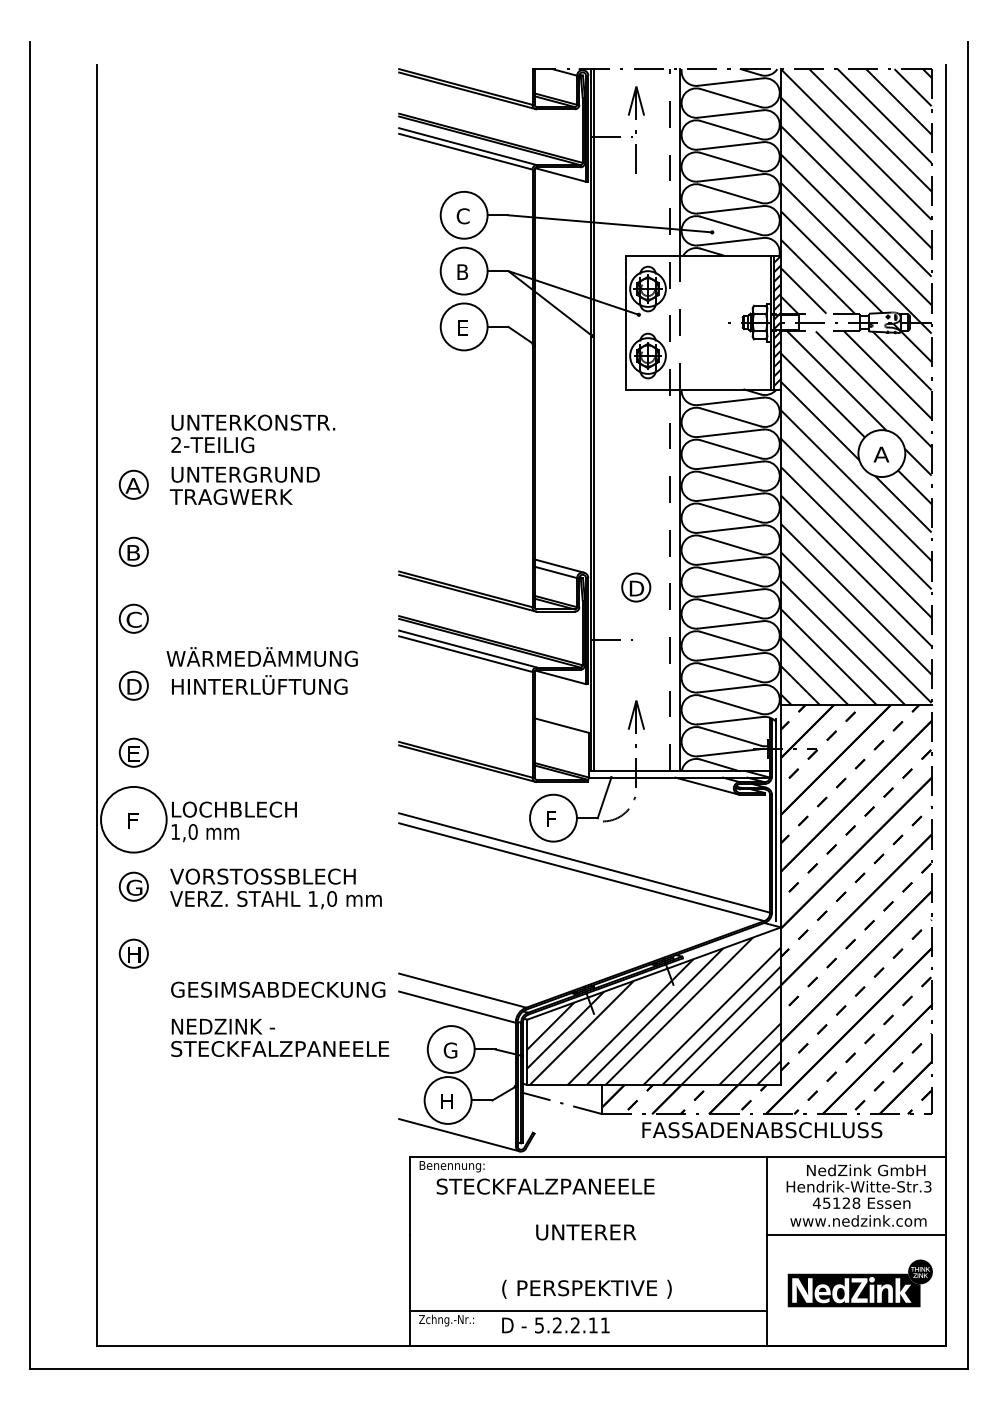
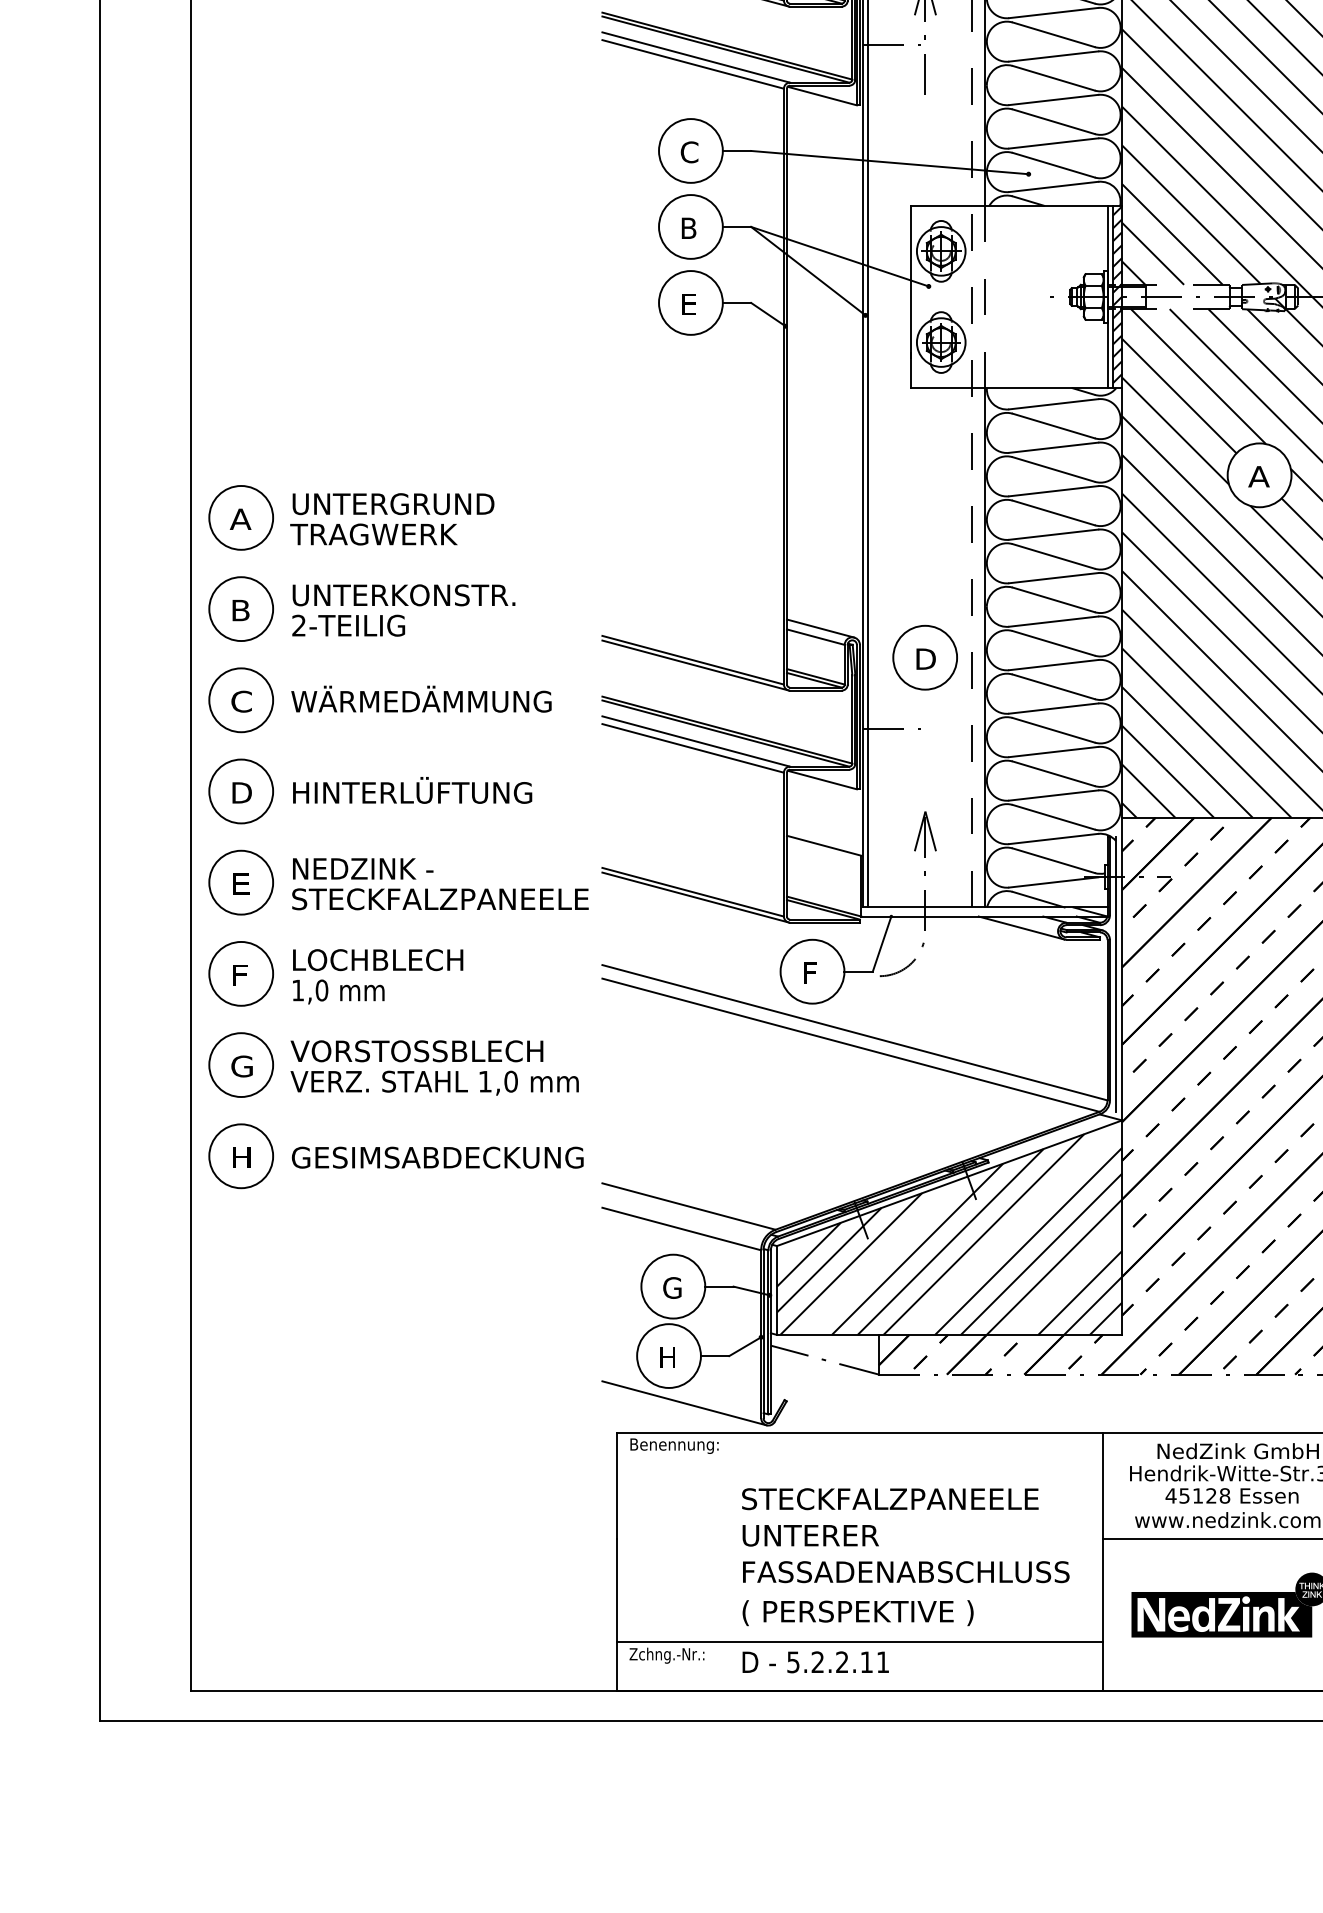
text: (253, 433) -> (404, 610), moved
circle: (133, 484) -> (240, 517), size x1.67
circle: (133, 551) -> (240, 608), size x1.67
circle: (635, 587) -> (924, 657), size x1.67
circle: (133, 618) -> (240, 699), size x1.67
text: (261, 656) -> (420, 698), moved
circle: (133, 685) -> (240, 791), size x1.67
circle: (133, 752) -> (240, 882), size x1.67
circle: (133, 819) -> (240, 973), size x0.71
circle: (133, 886) -> (240, 1064), size x1.67
circle: (133, 953) -> (240, 1155), size x1.67
text: (278, 989) -> (438, 1157), moved
text: (280, 1037) -> (440, 883), moved
text: (762, 1130) -> (906, 1572), moved
text: (545, 1186) -> (890, 1499), moved
text: (586, 1232) -> (811, 1535), moved

